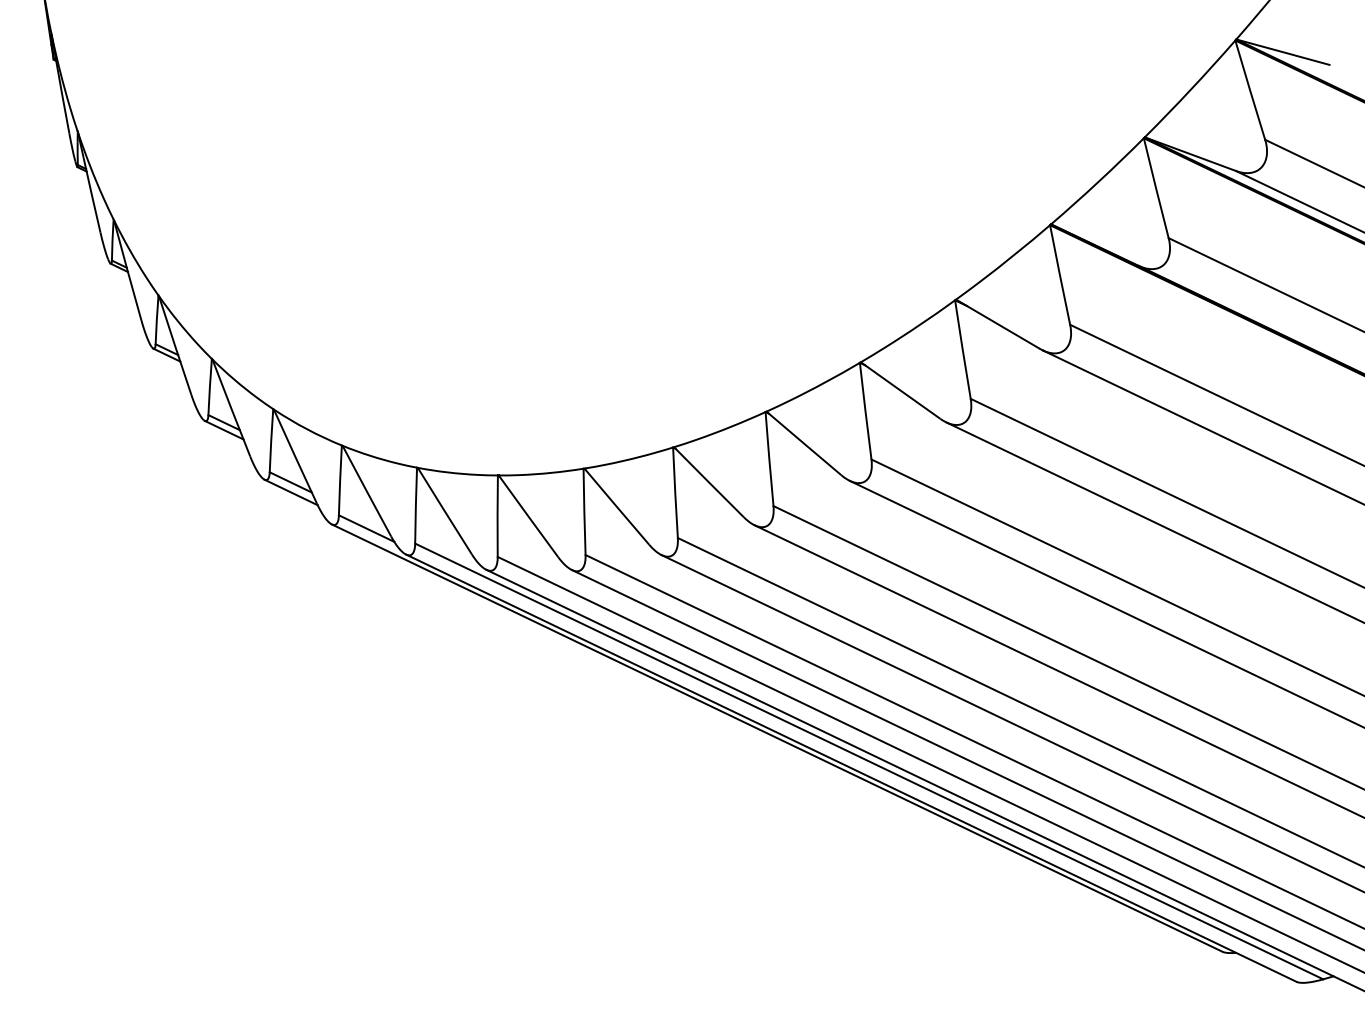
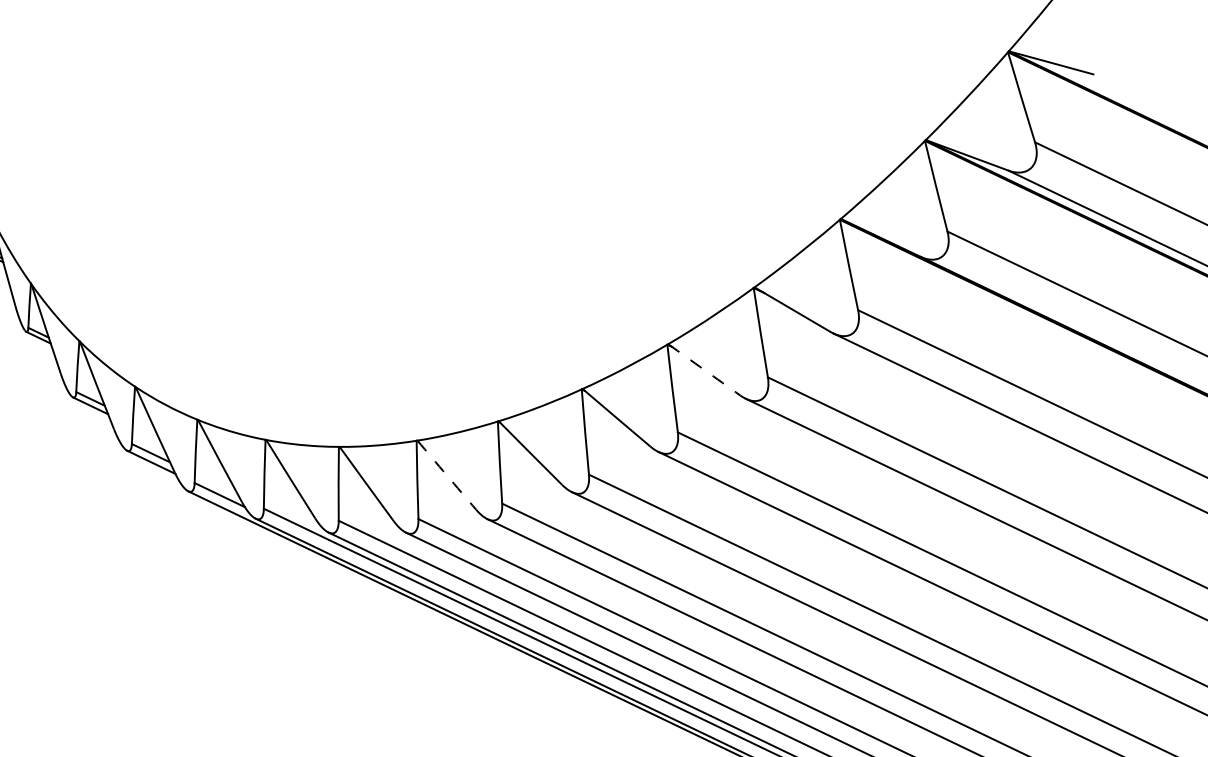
arc: (900, 390) -> (704, 369), solid -> dashed
arc: (616, 506) -> (446, 475), solid -> dashed

